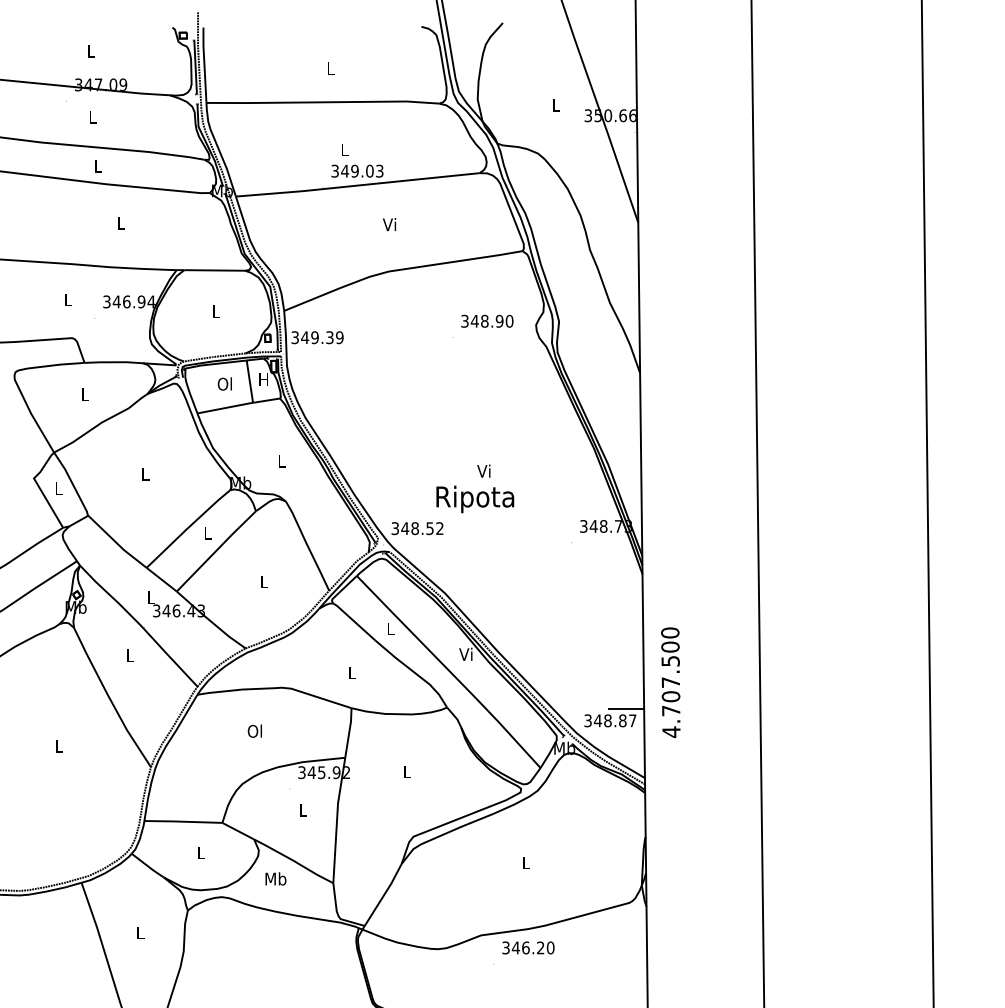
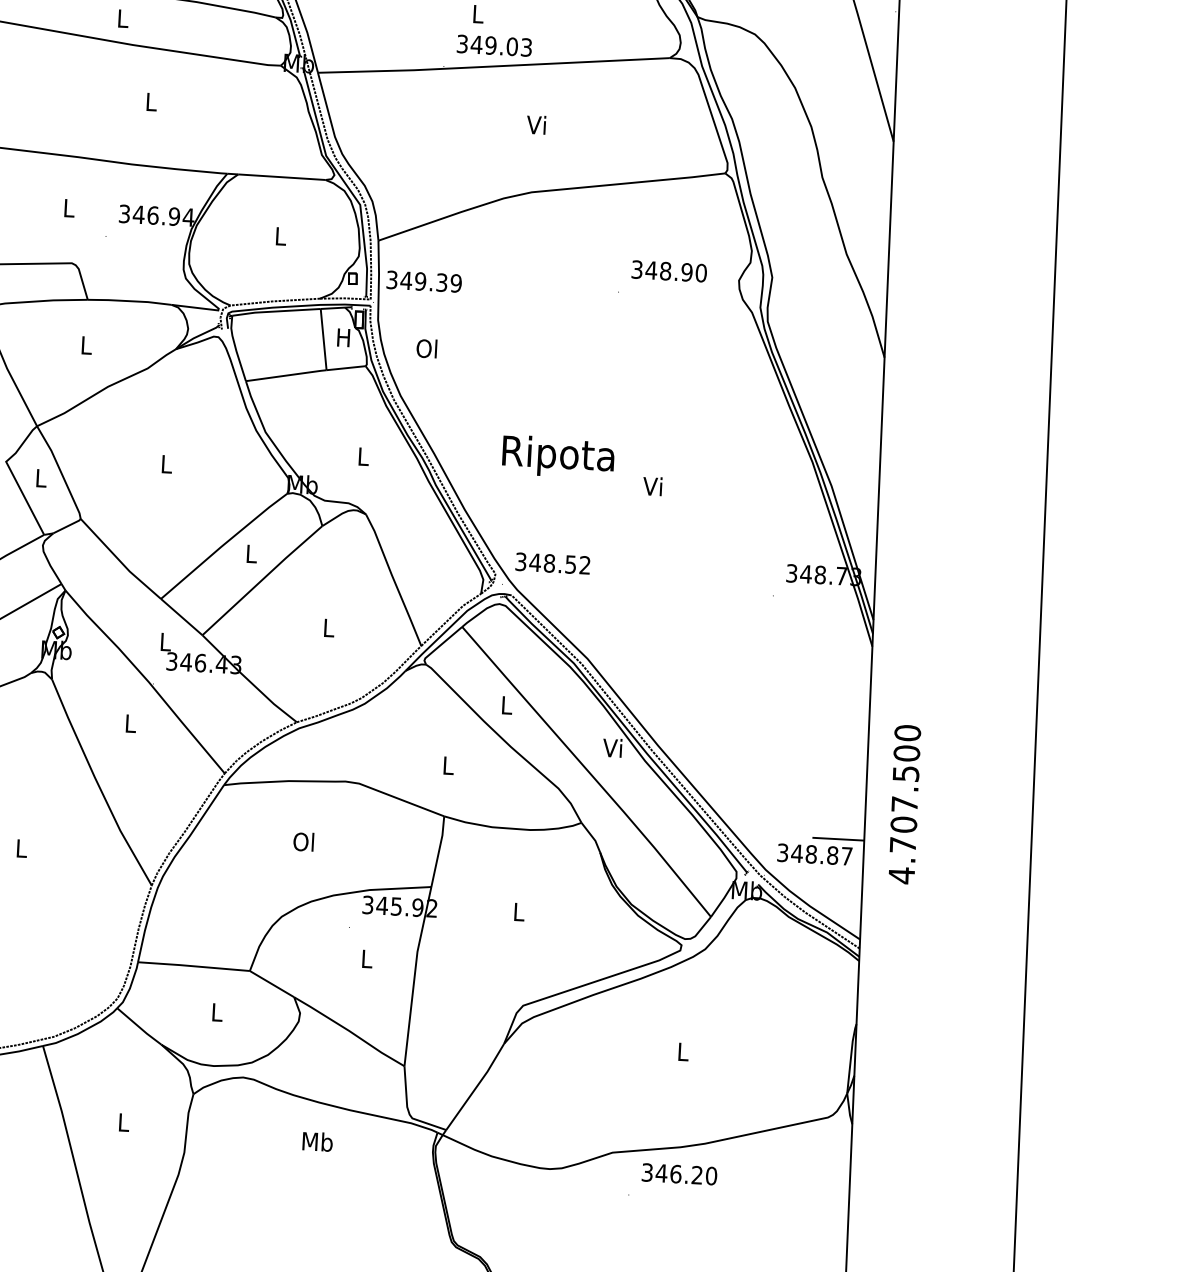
text: (224, 383) -> (426, 347), moved
text: (475, 499) -> (558, 457), moved
text: (275, 878) -> (317, 1141), moved

